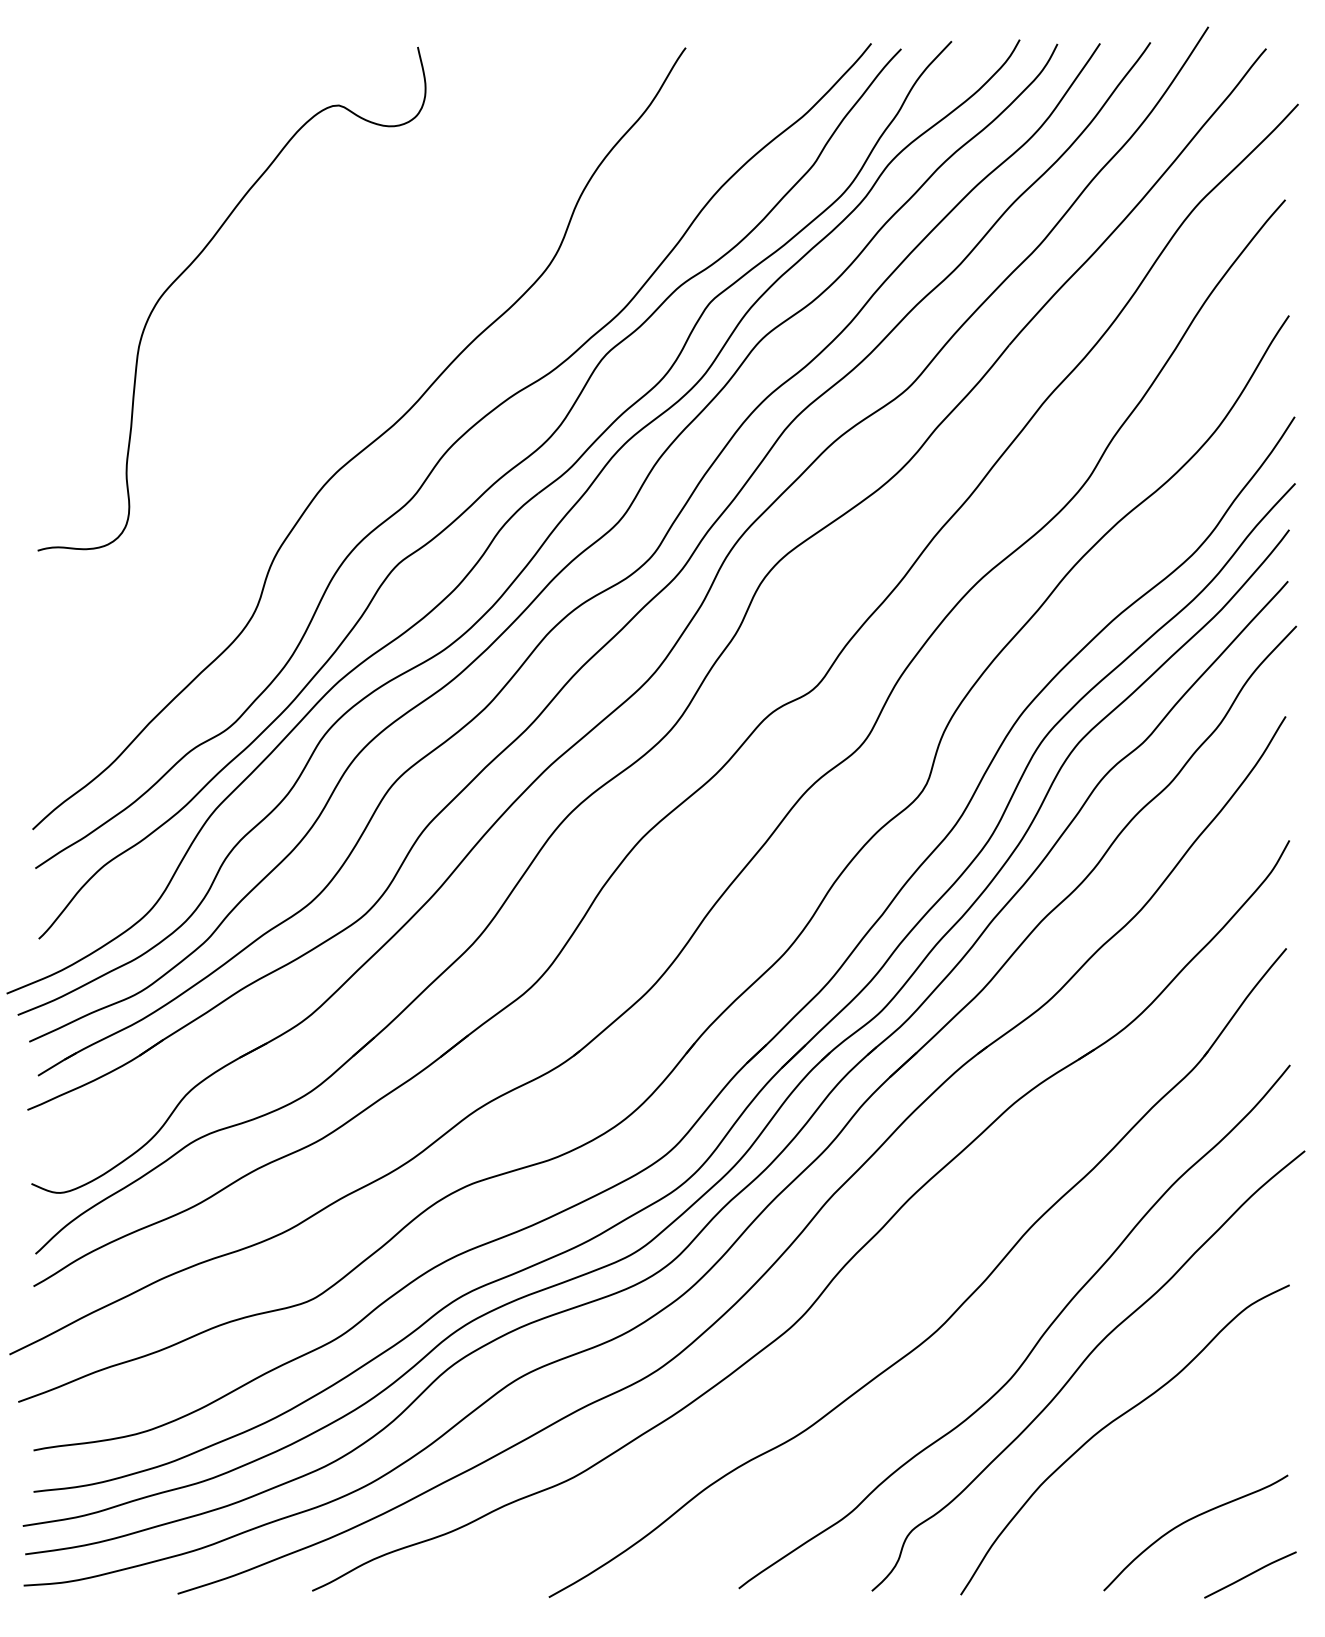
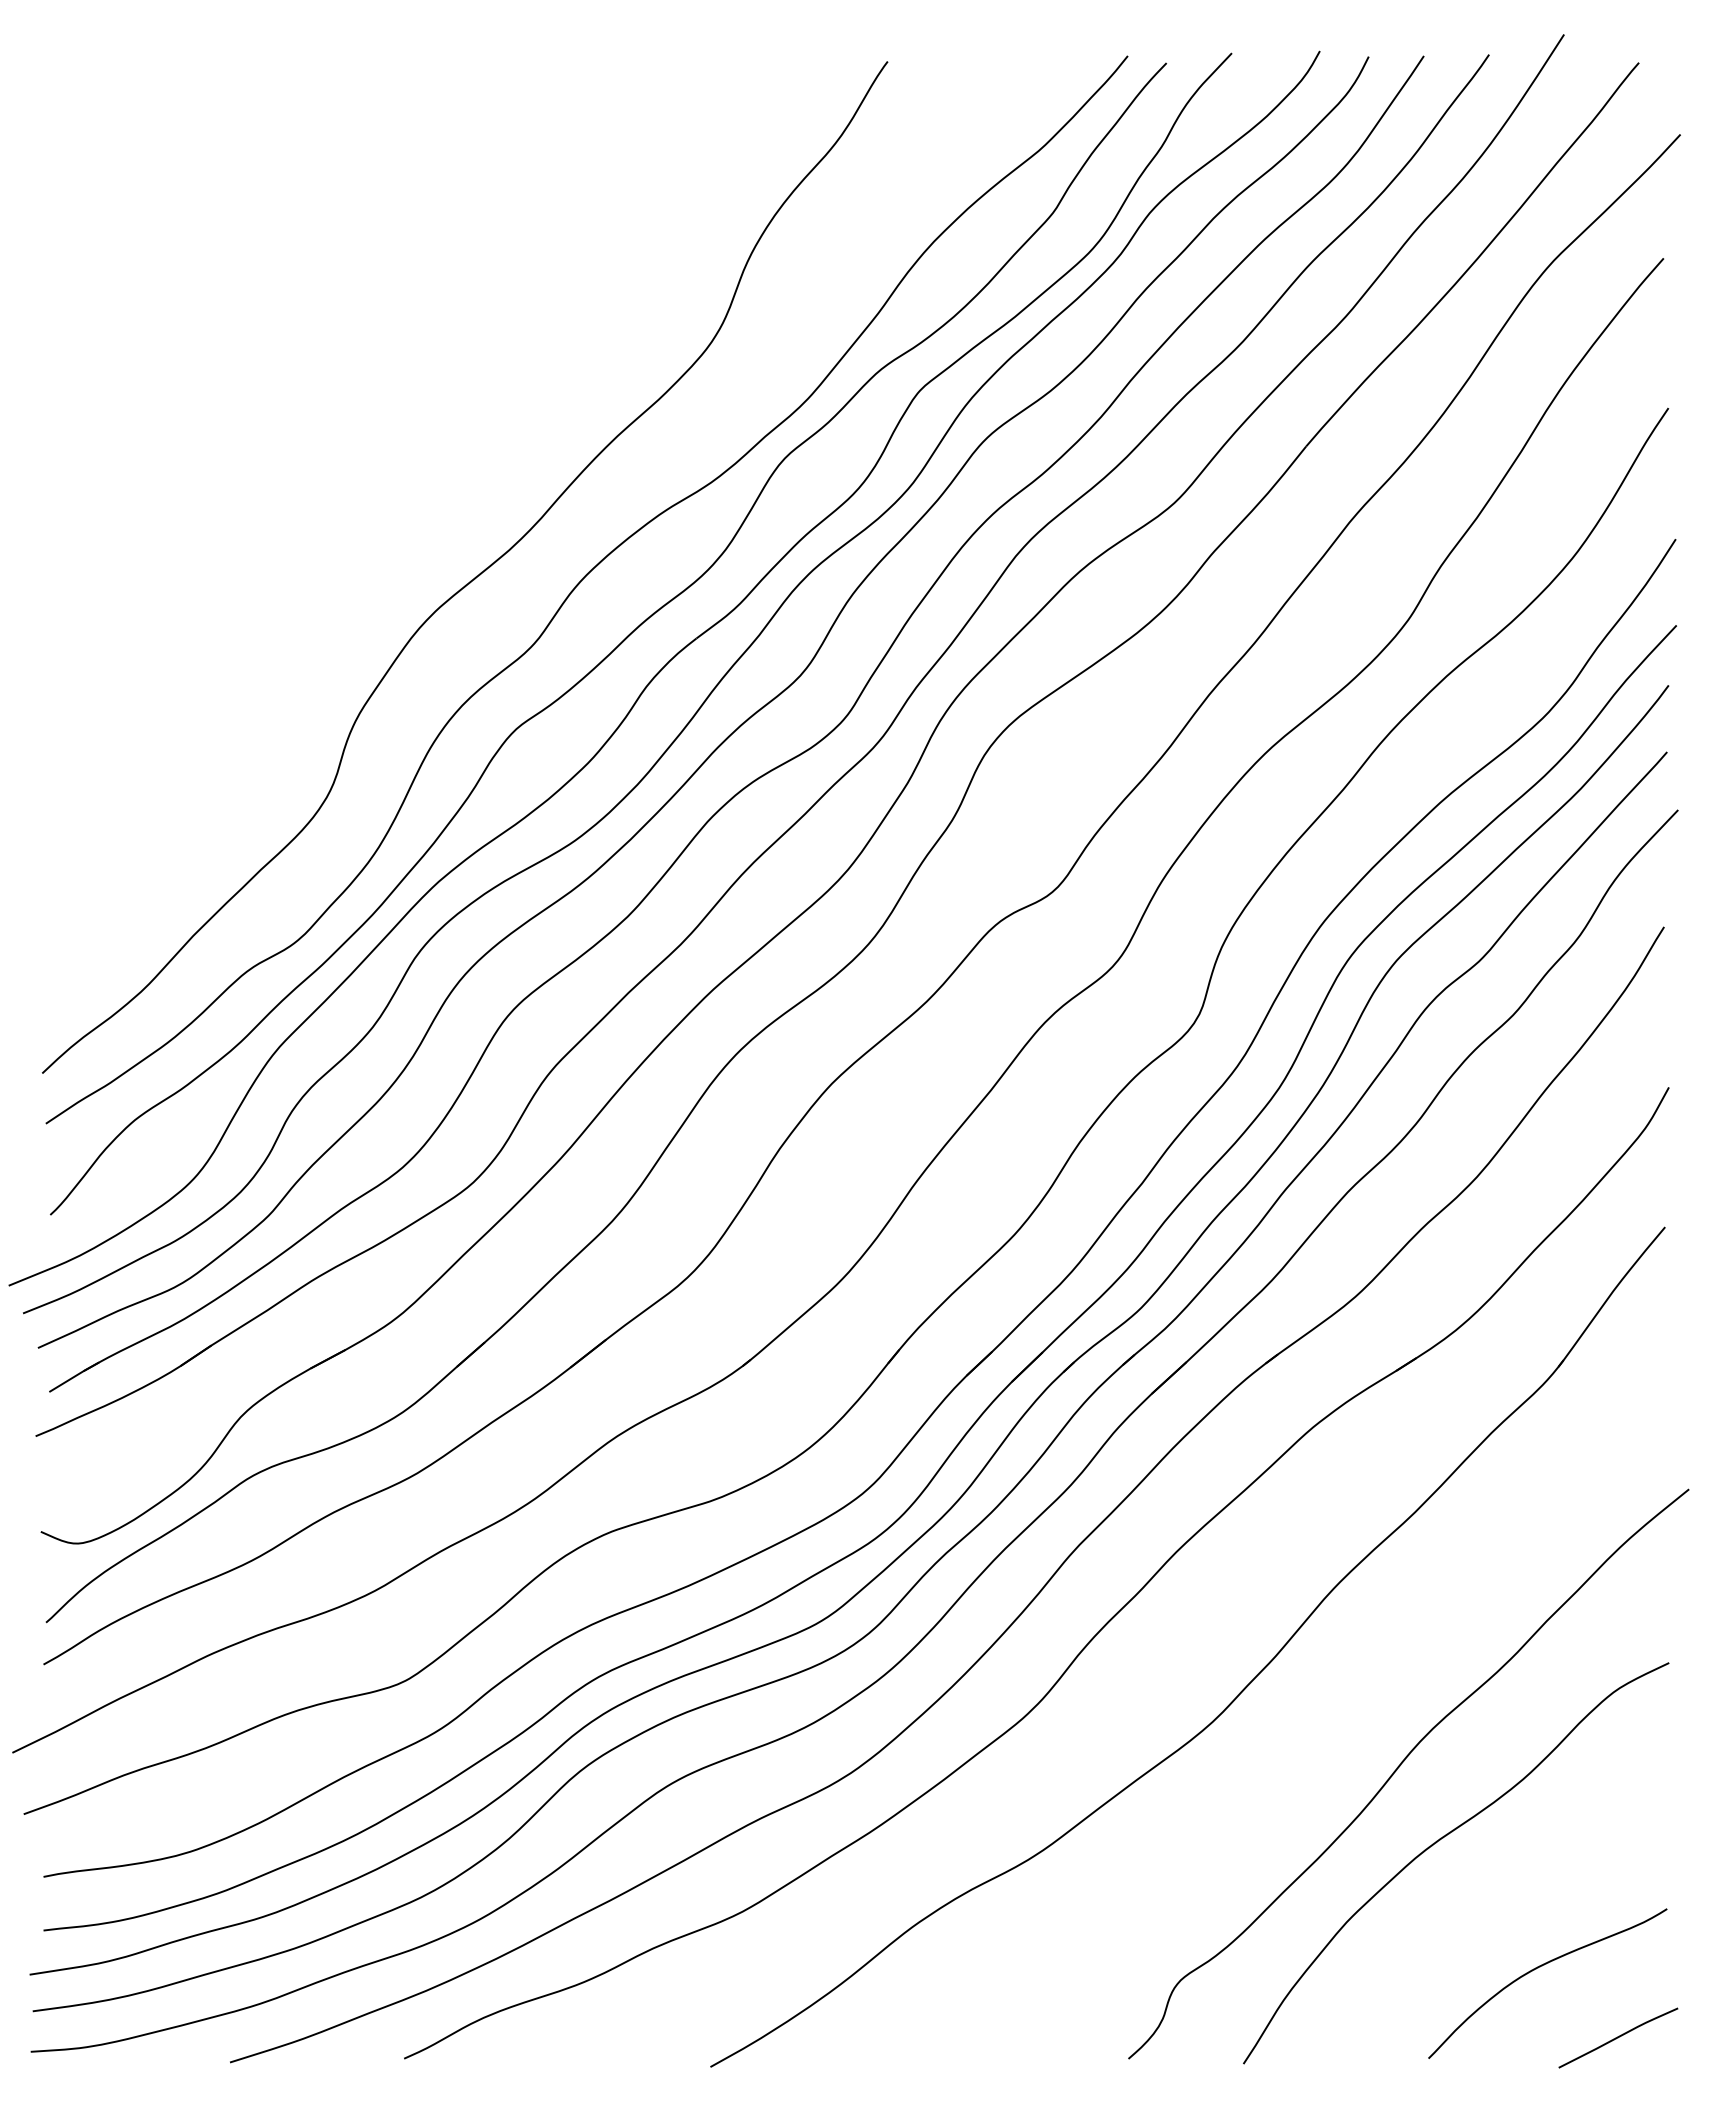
curve: (194, 261) -> (251, 338), removed
curve: (1038, 1340) -> (1343, 1734), removed

